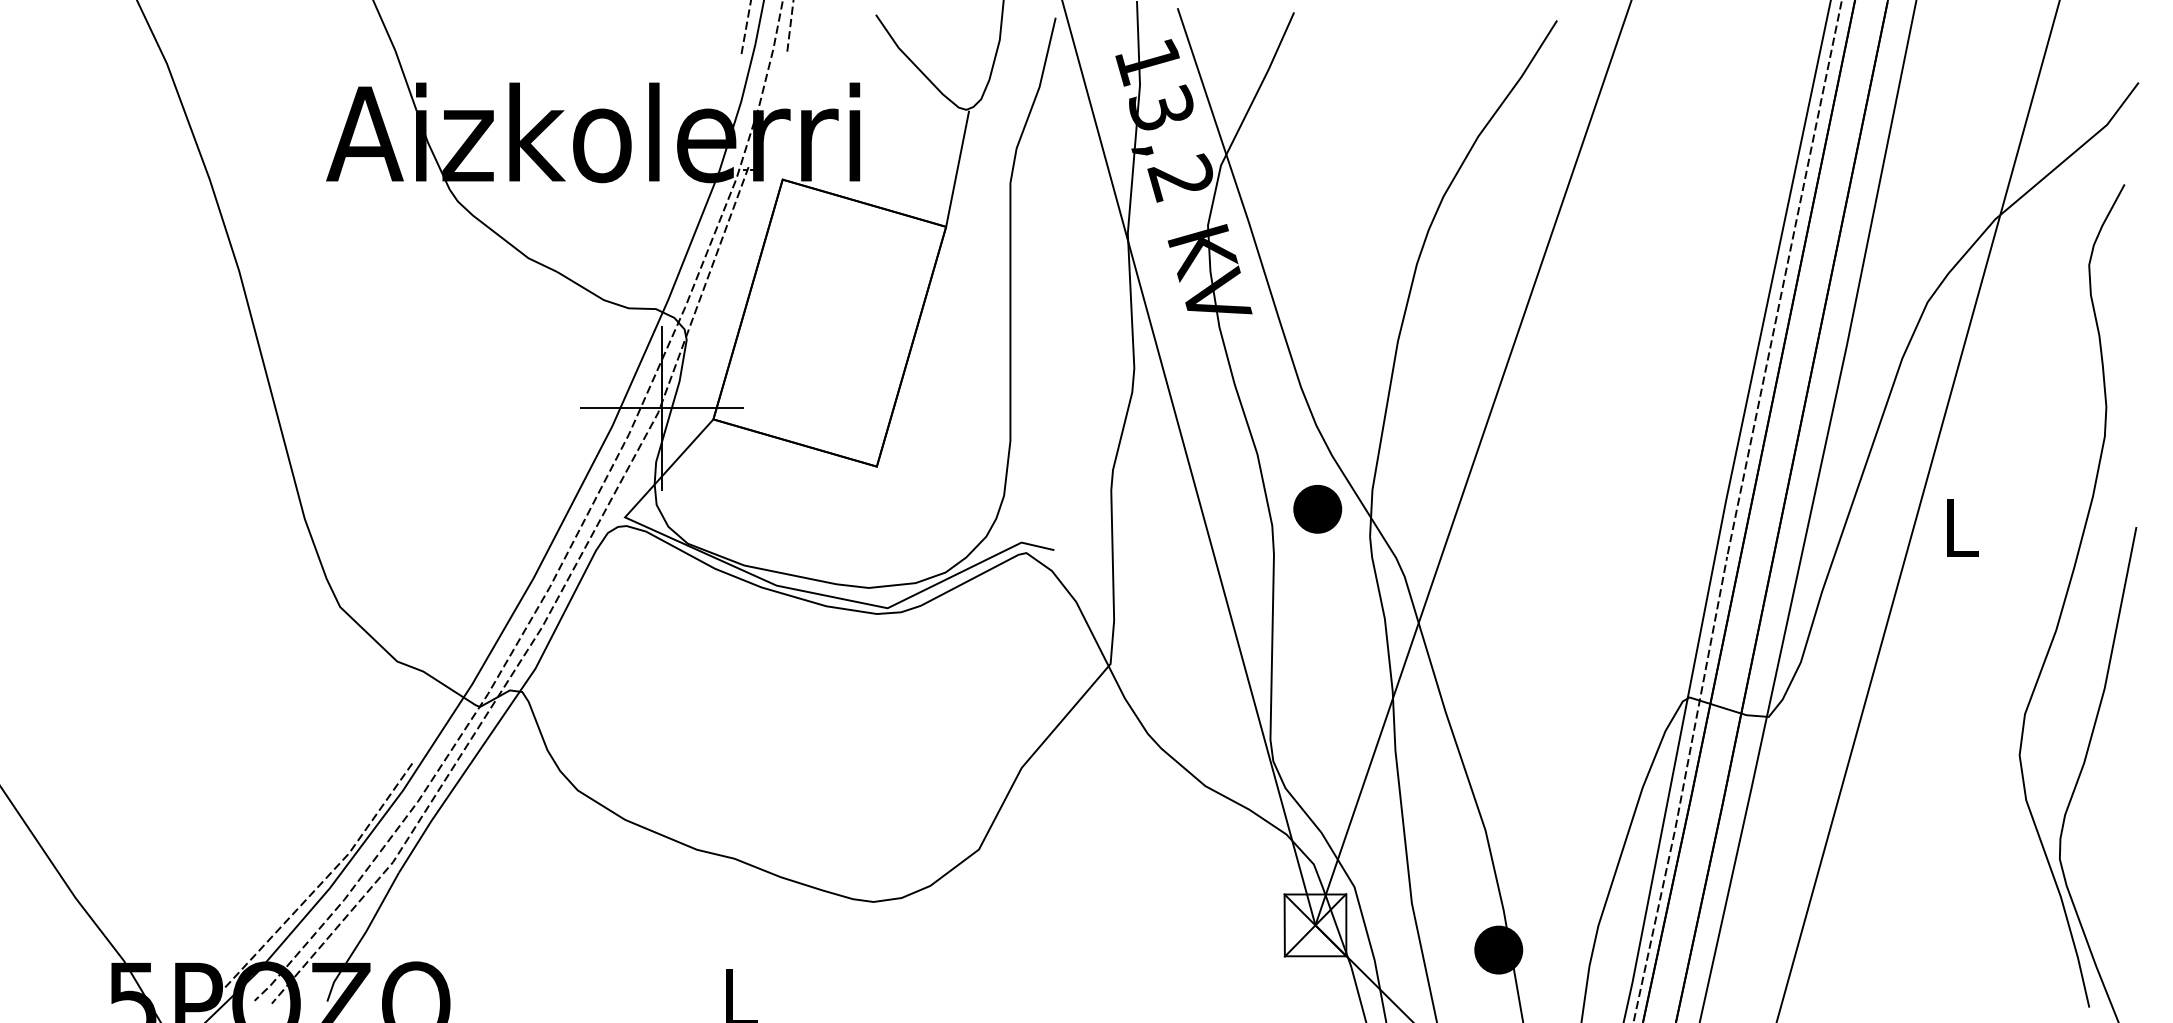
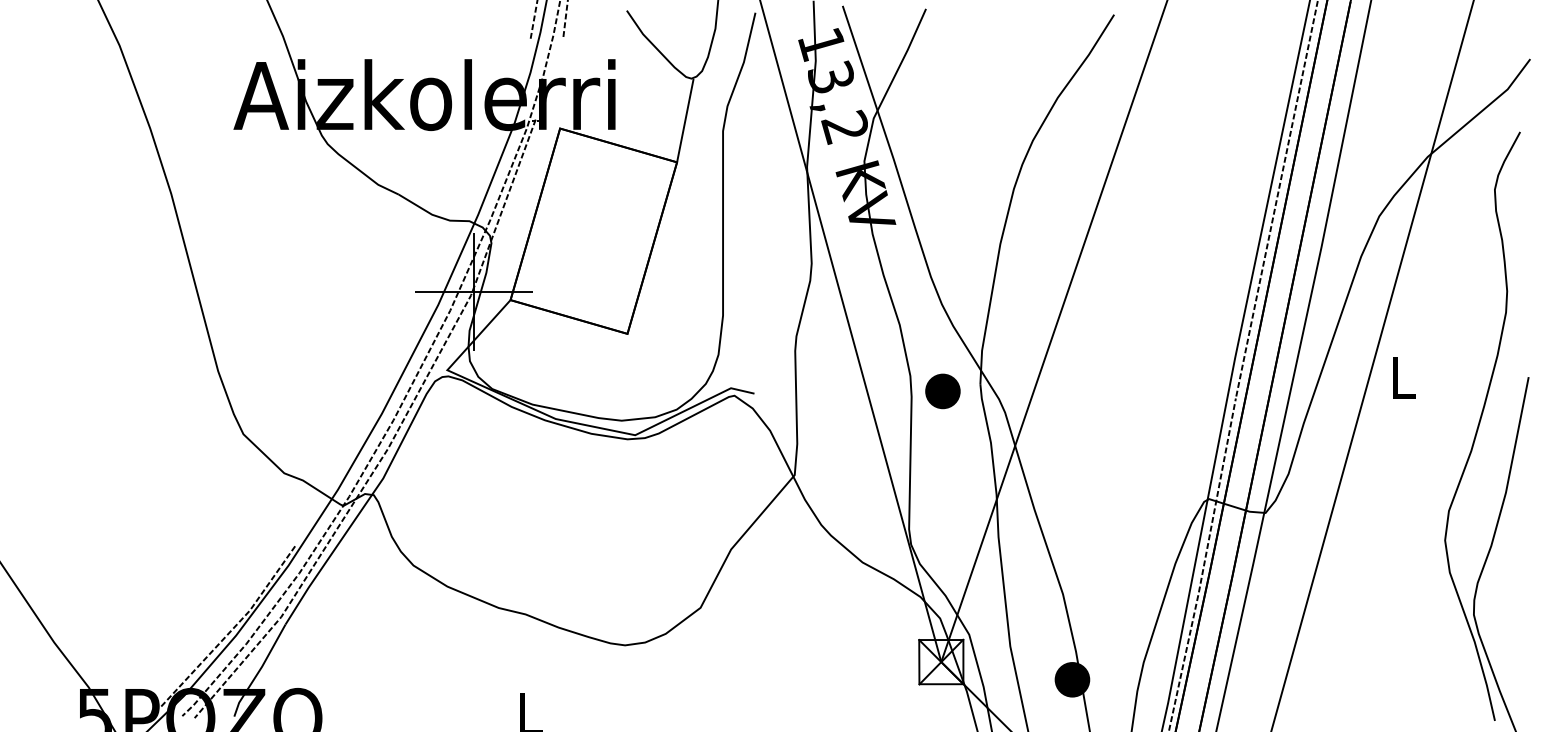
part: (1317, 509) -> (942, 391), moved

